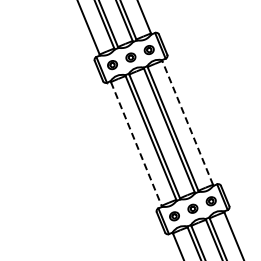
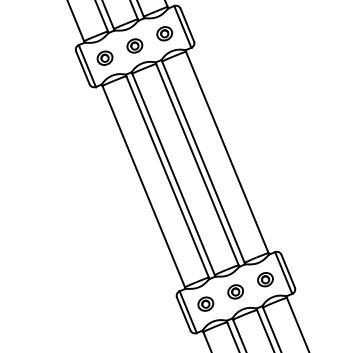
line: (187, 123) -> (226, 153), dashed -> solid
line: (136, 144) -> (143, 187), dashed -> solid

